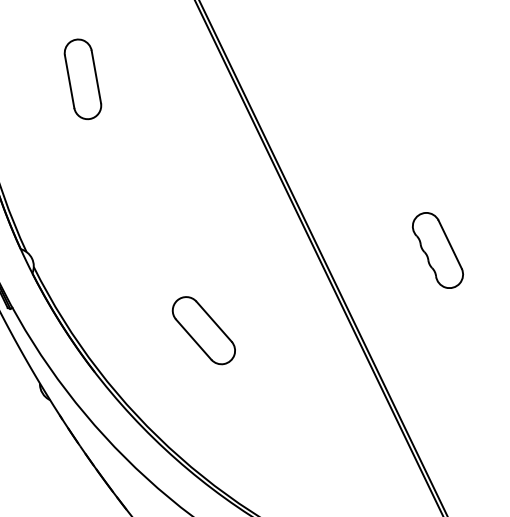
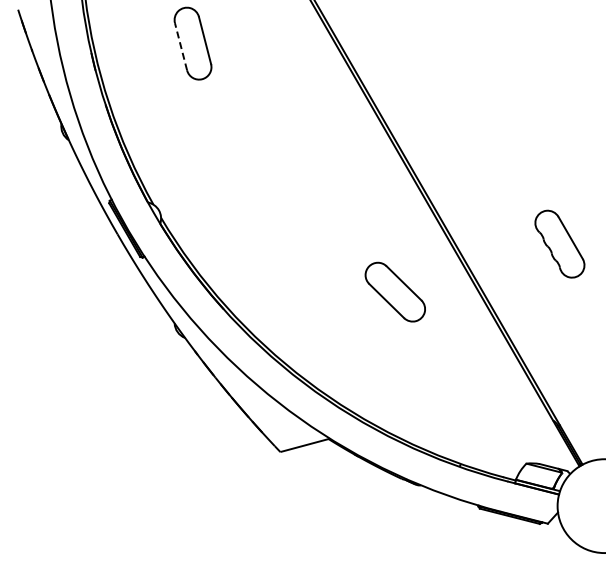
line: (69, 81) -> (180, 46), solid -> dashed
part: (437, 249) -> (559, 243), moved
part: (203, 329) -> (394, 291), moved

